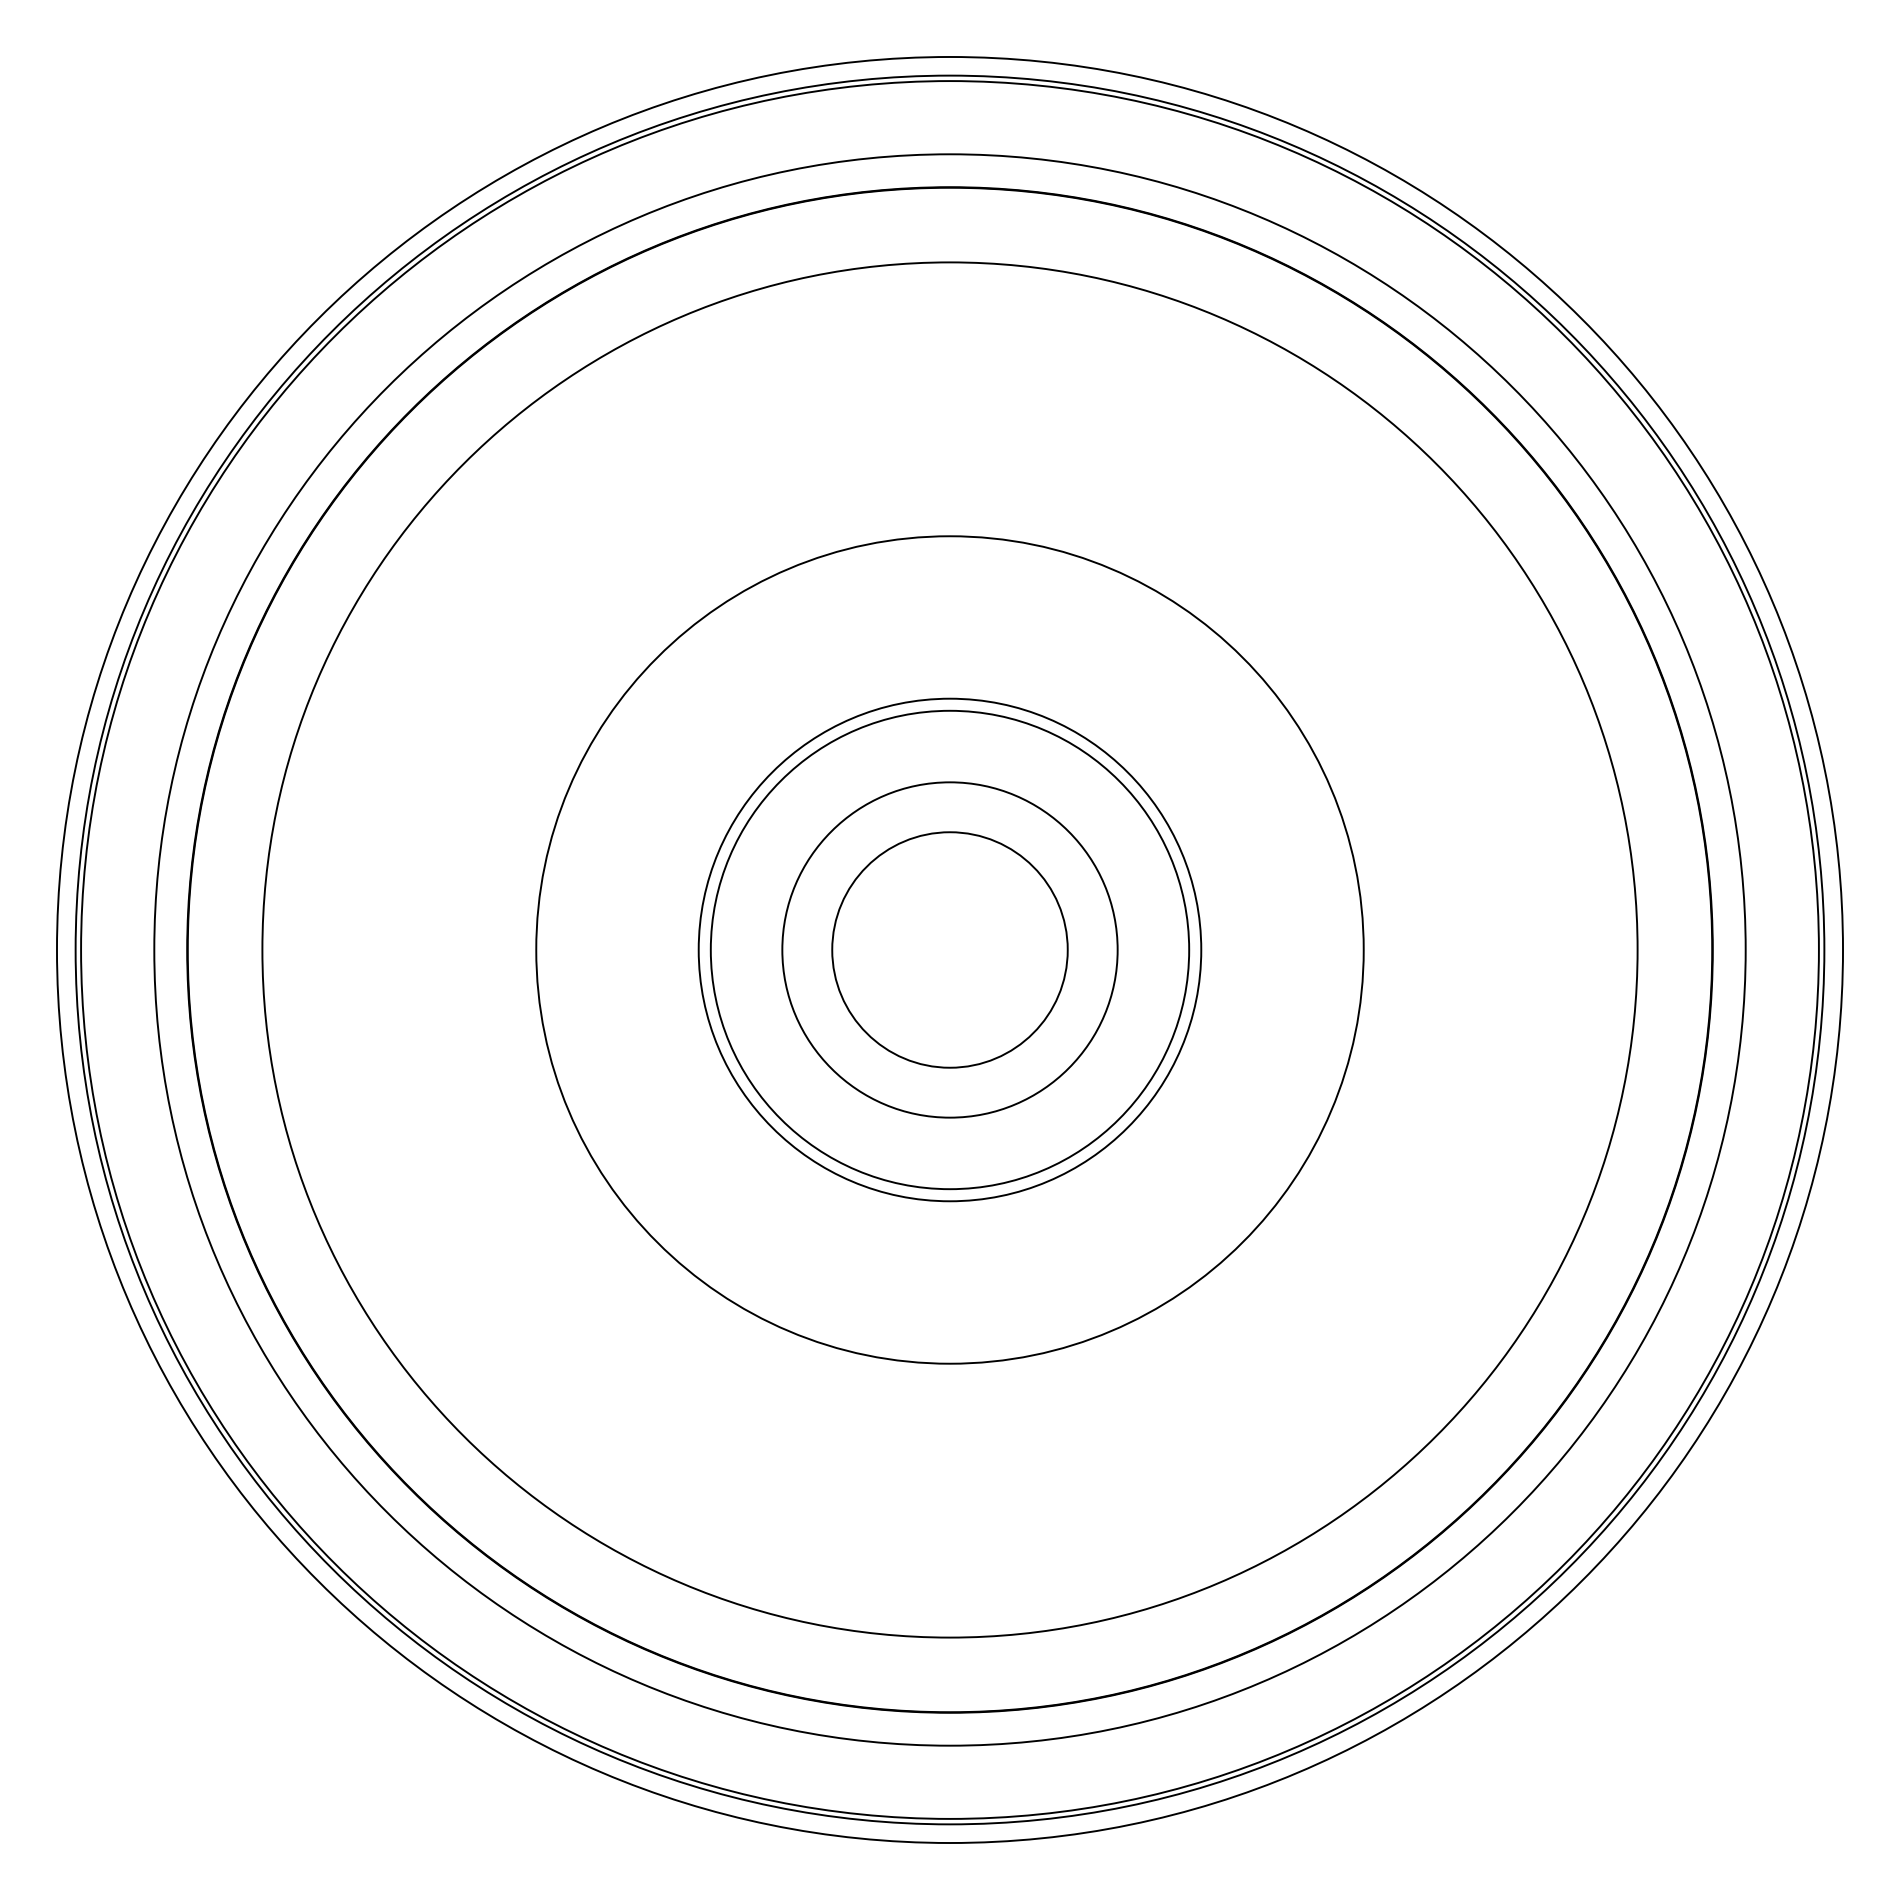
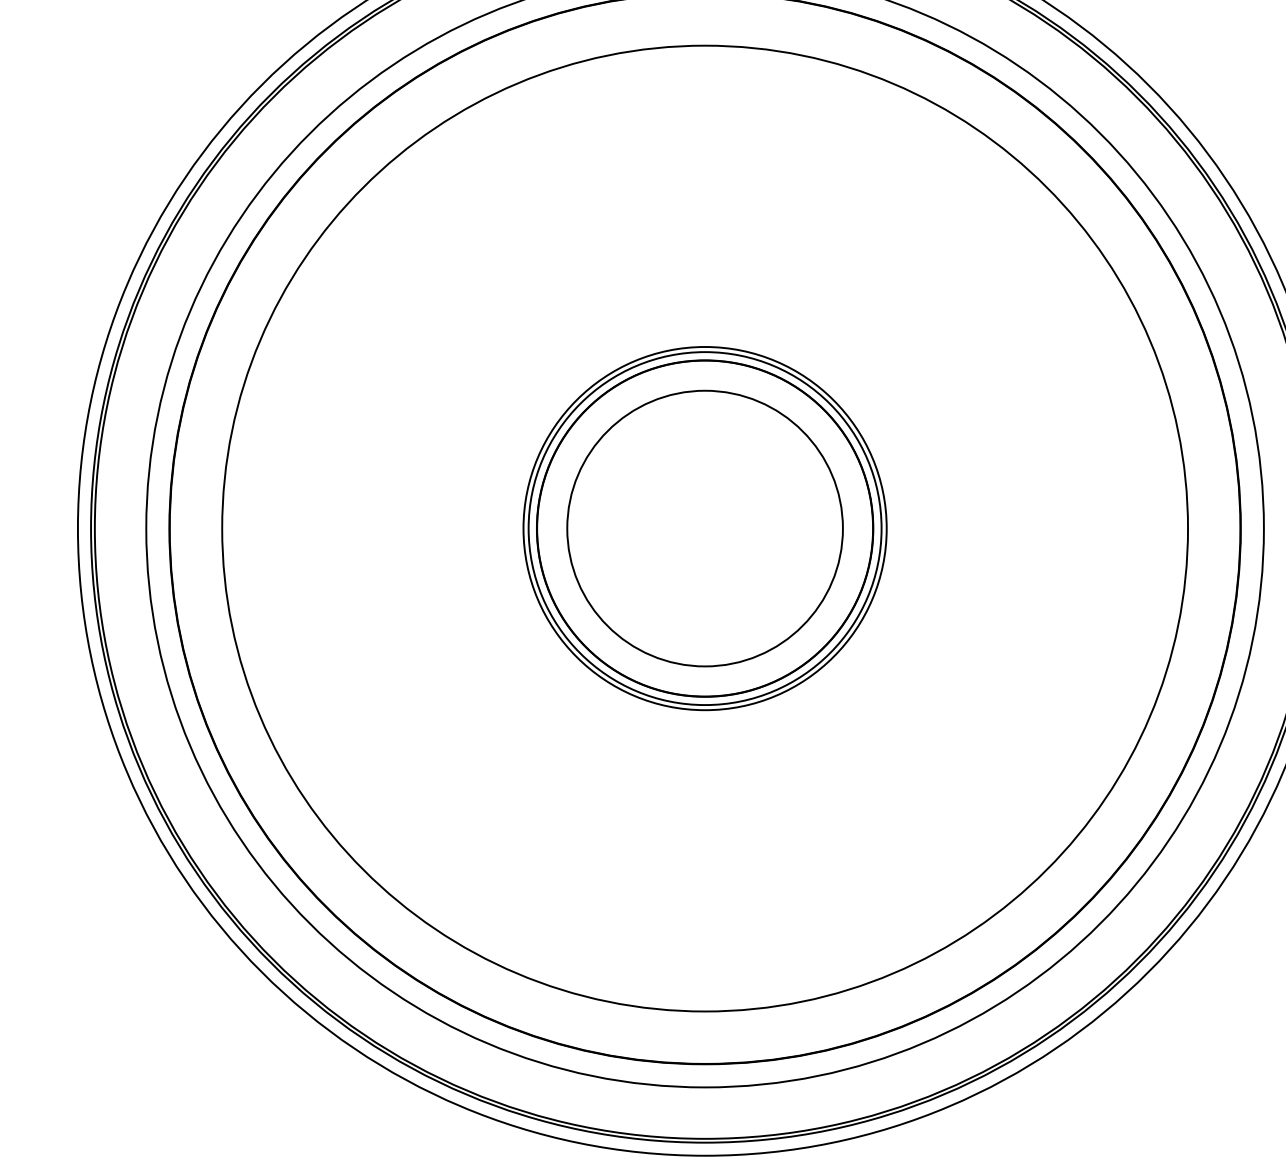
circle: (949, 949) -> (704, 528), size x0.62
circle: (949, 949) -> (704, 528), size x1.43
circle: (949, 949) -> (704, 528), size x1.67

